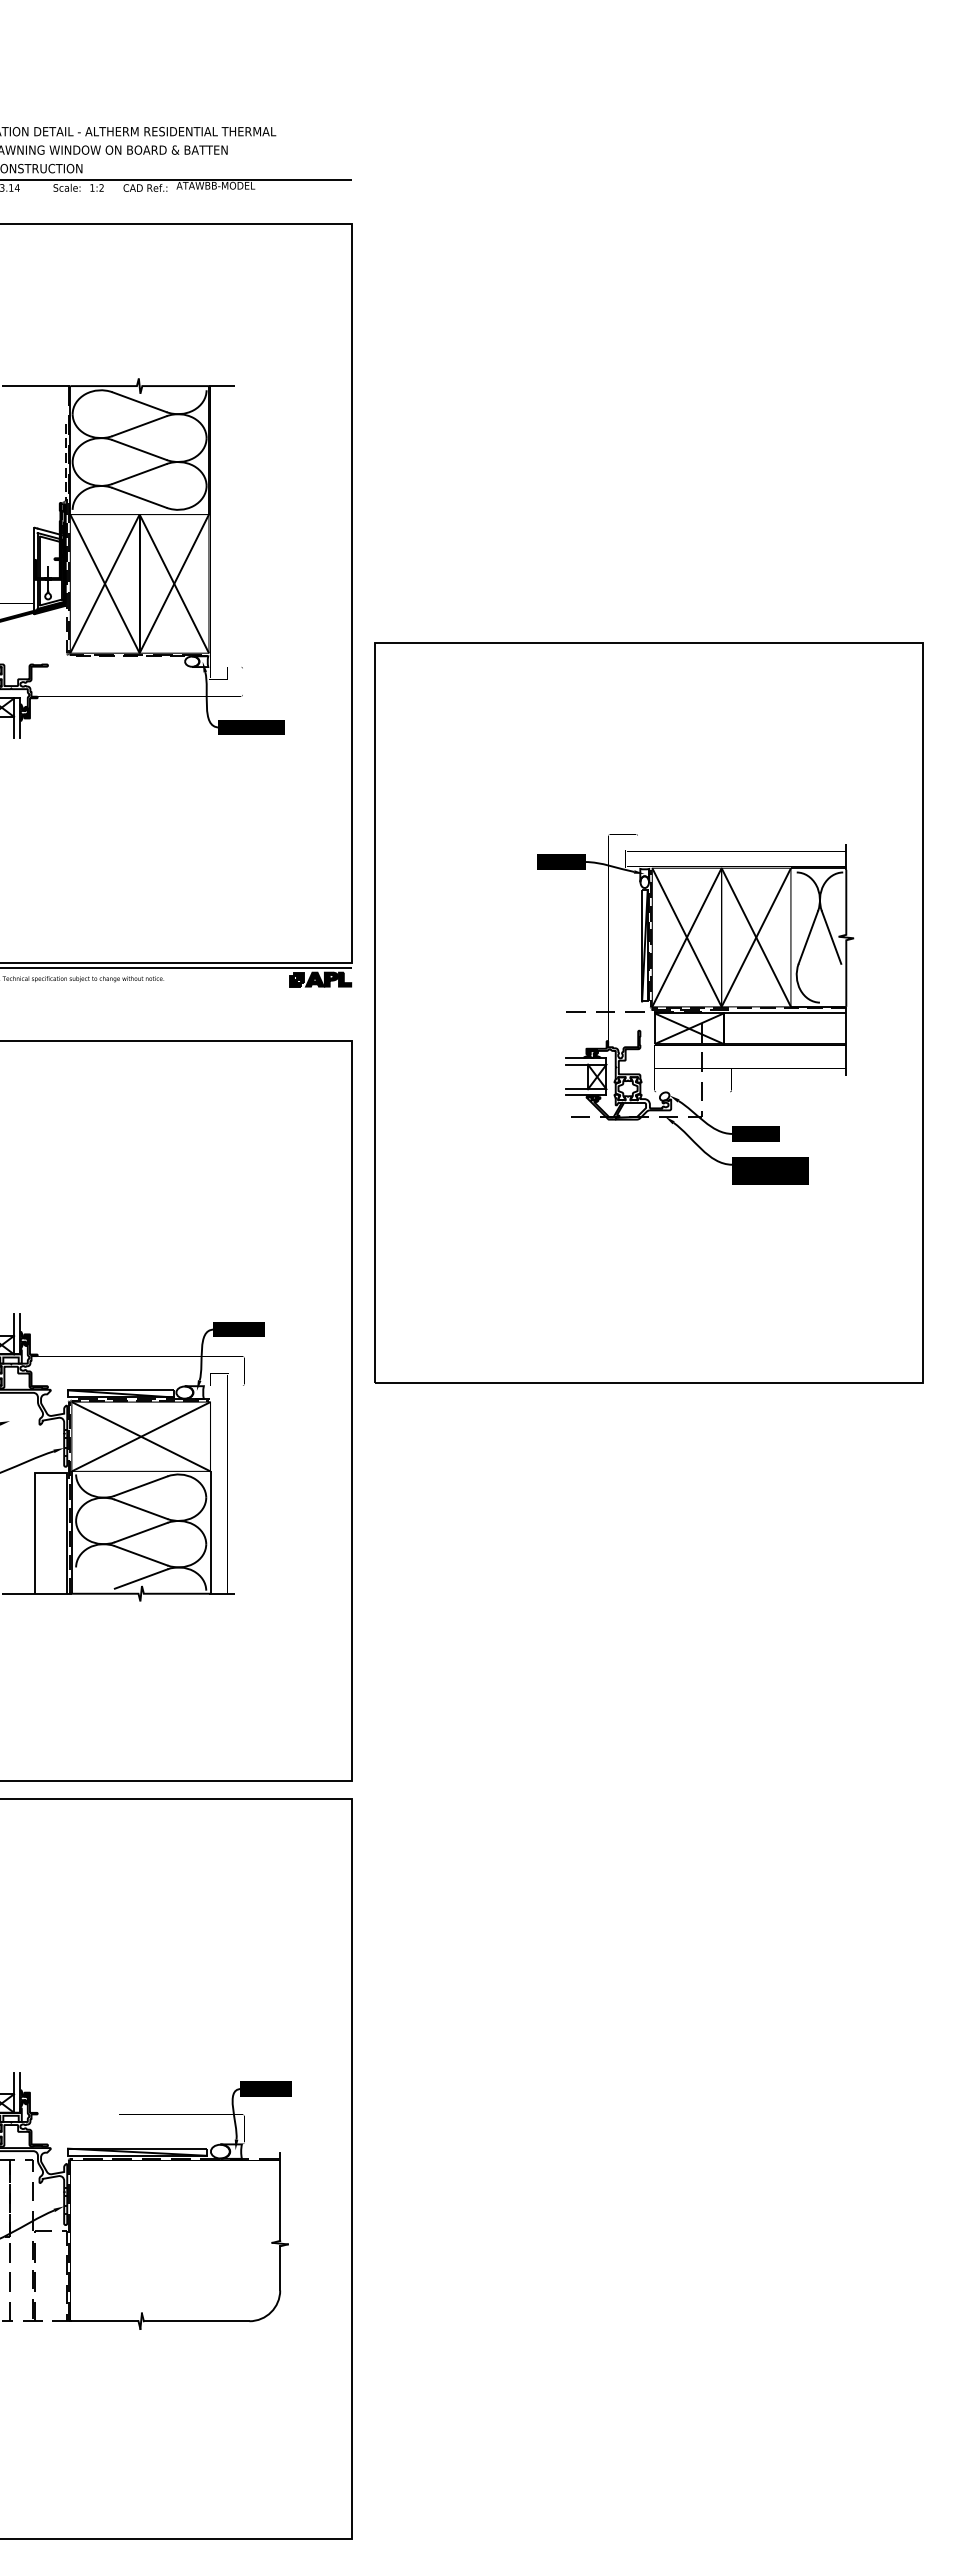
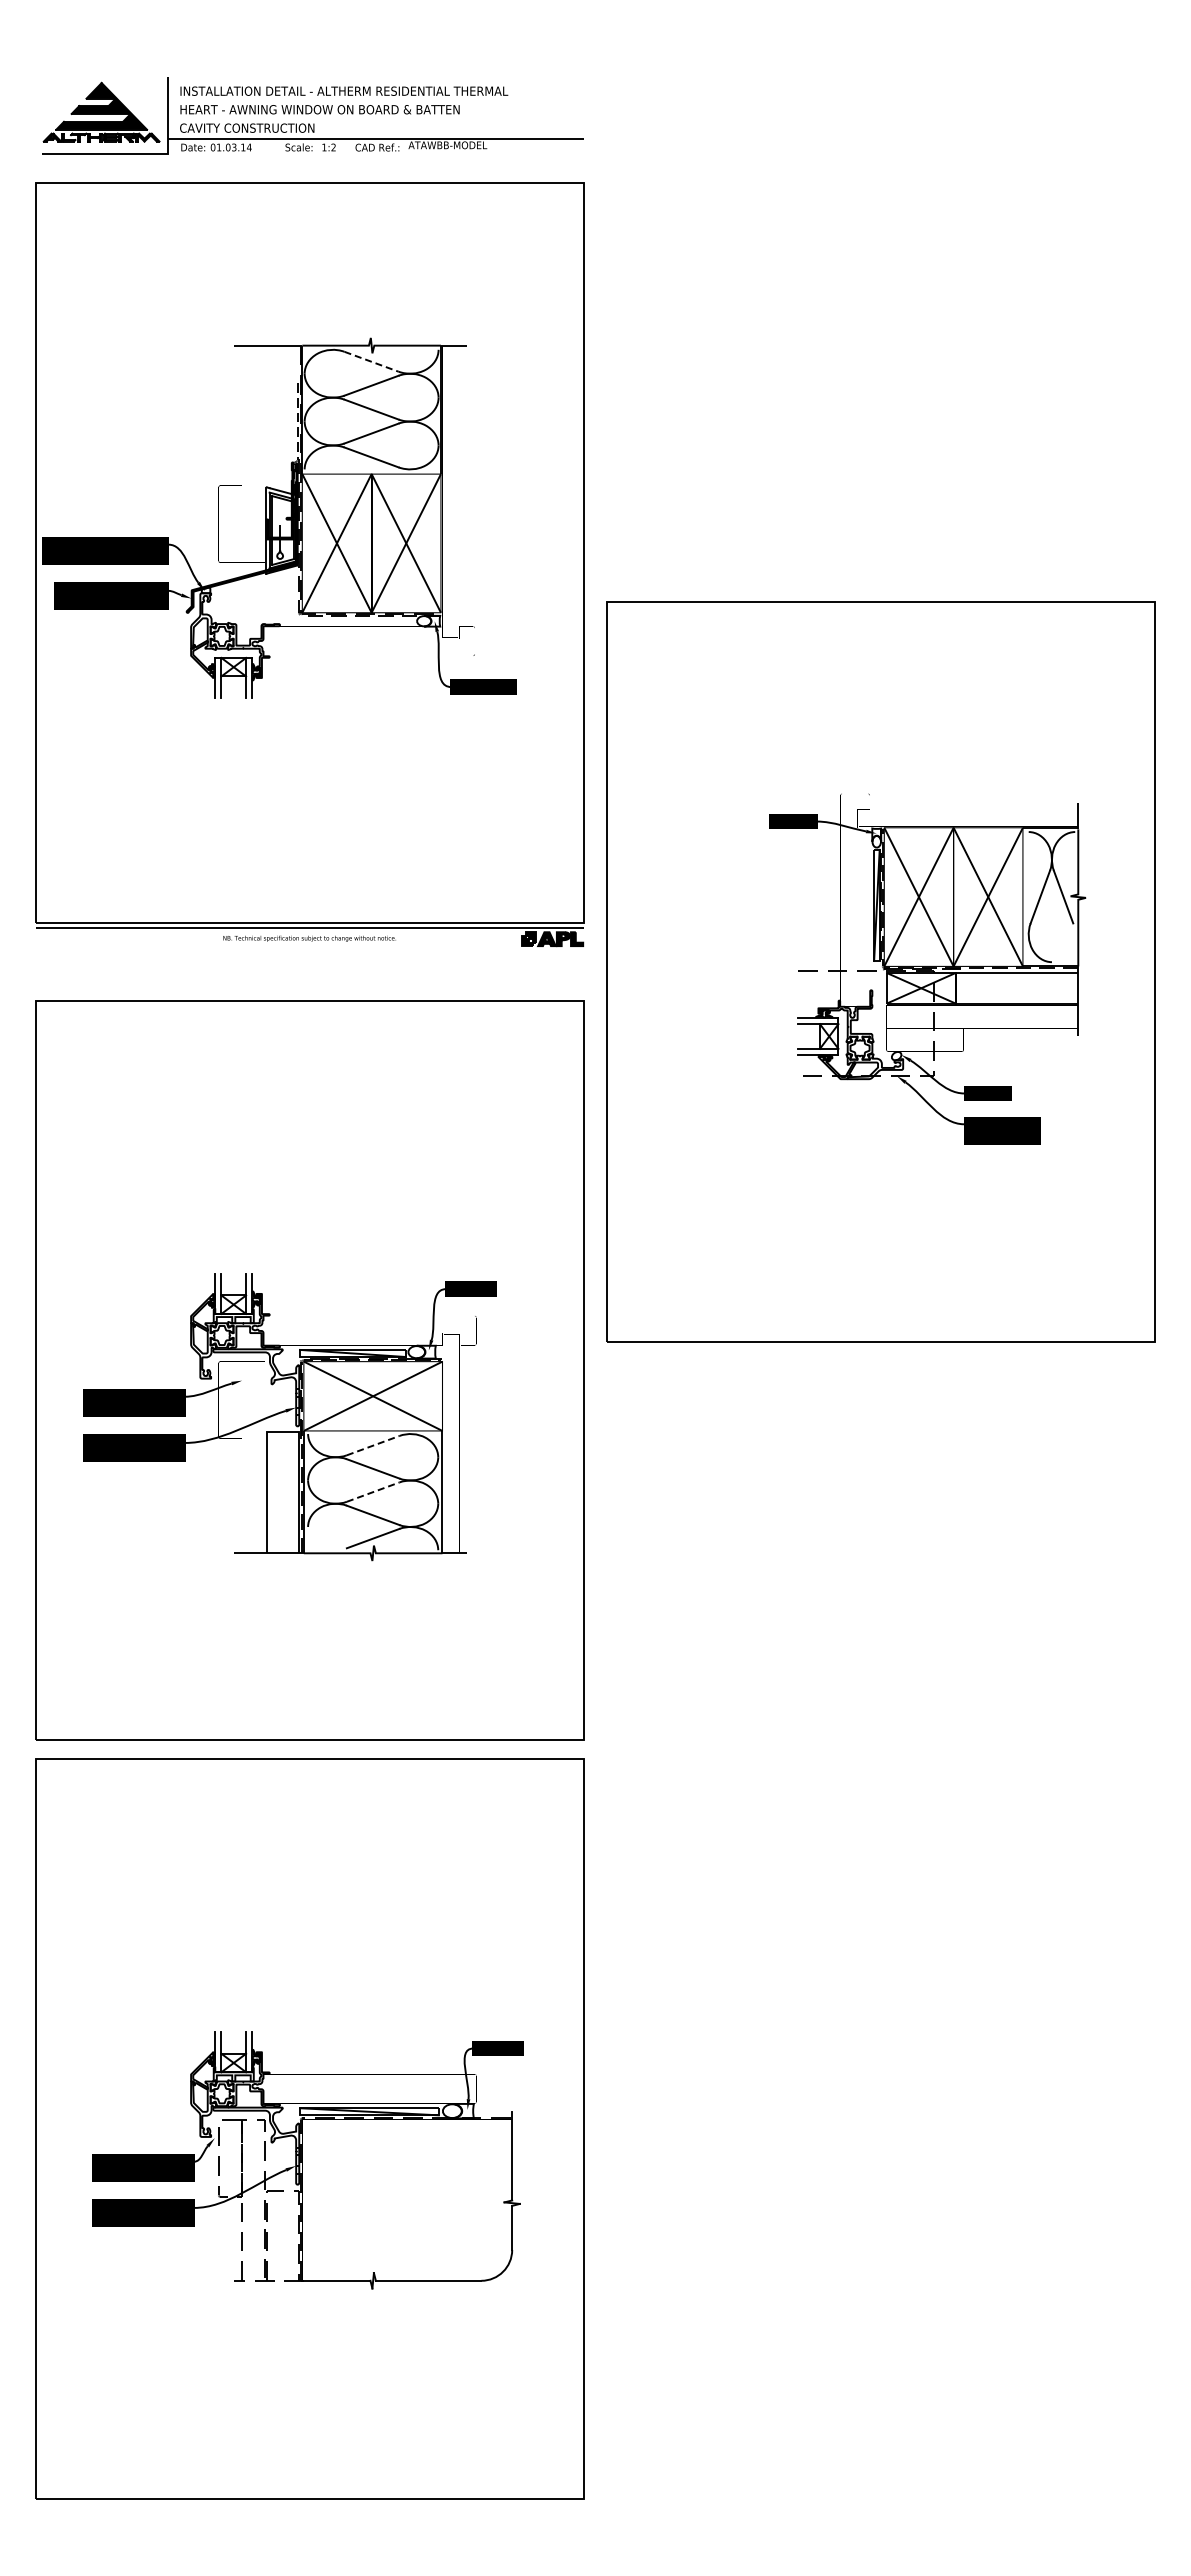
line: (139, 401) -> (371, 361), solid -> dashed
line: (141, 1485) -> (373, 1445), solid -> dashed
line: (141, 1531) -> (373, 1491), solid -> dashed

